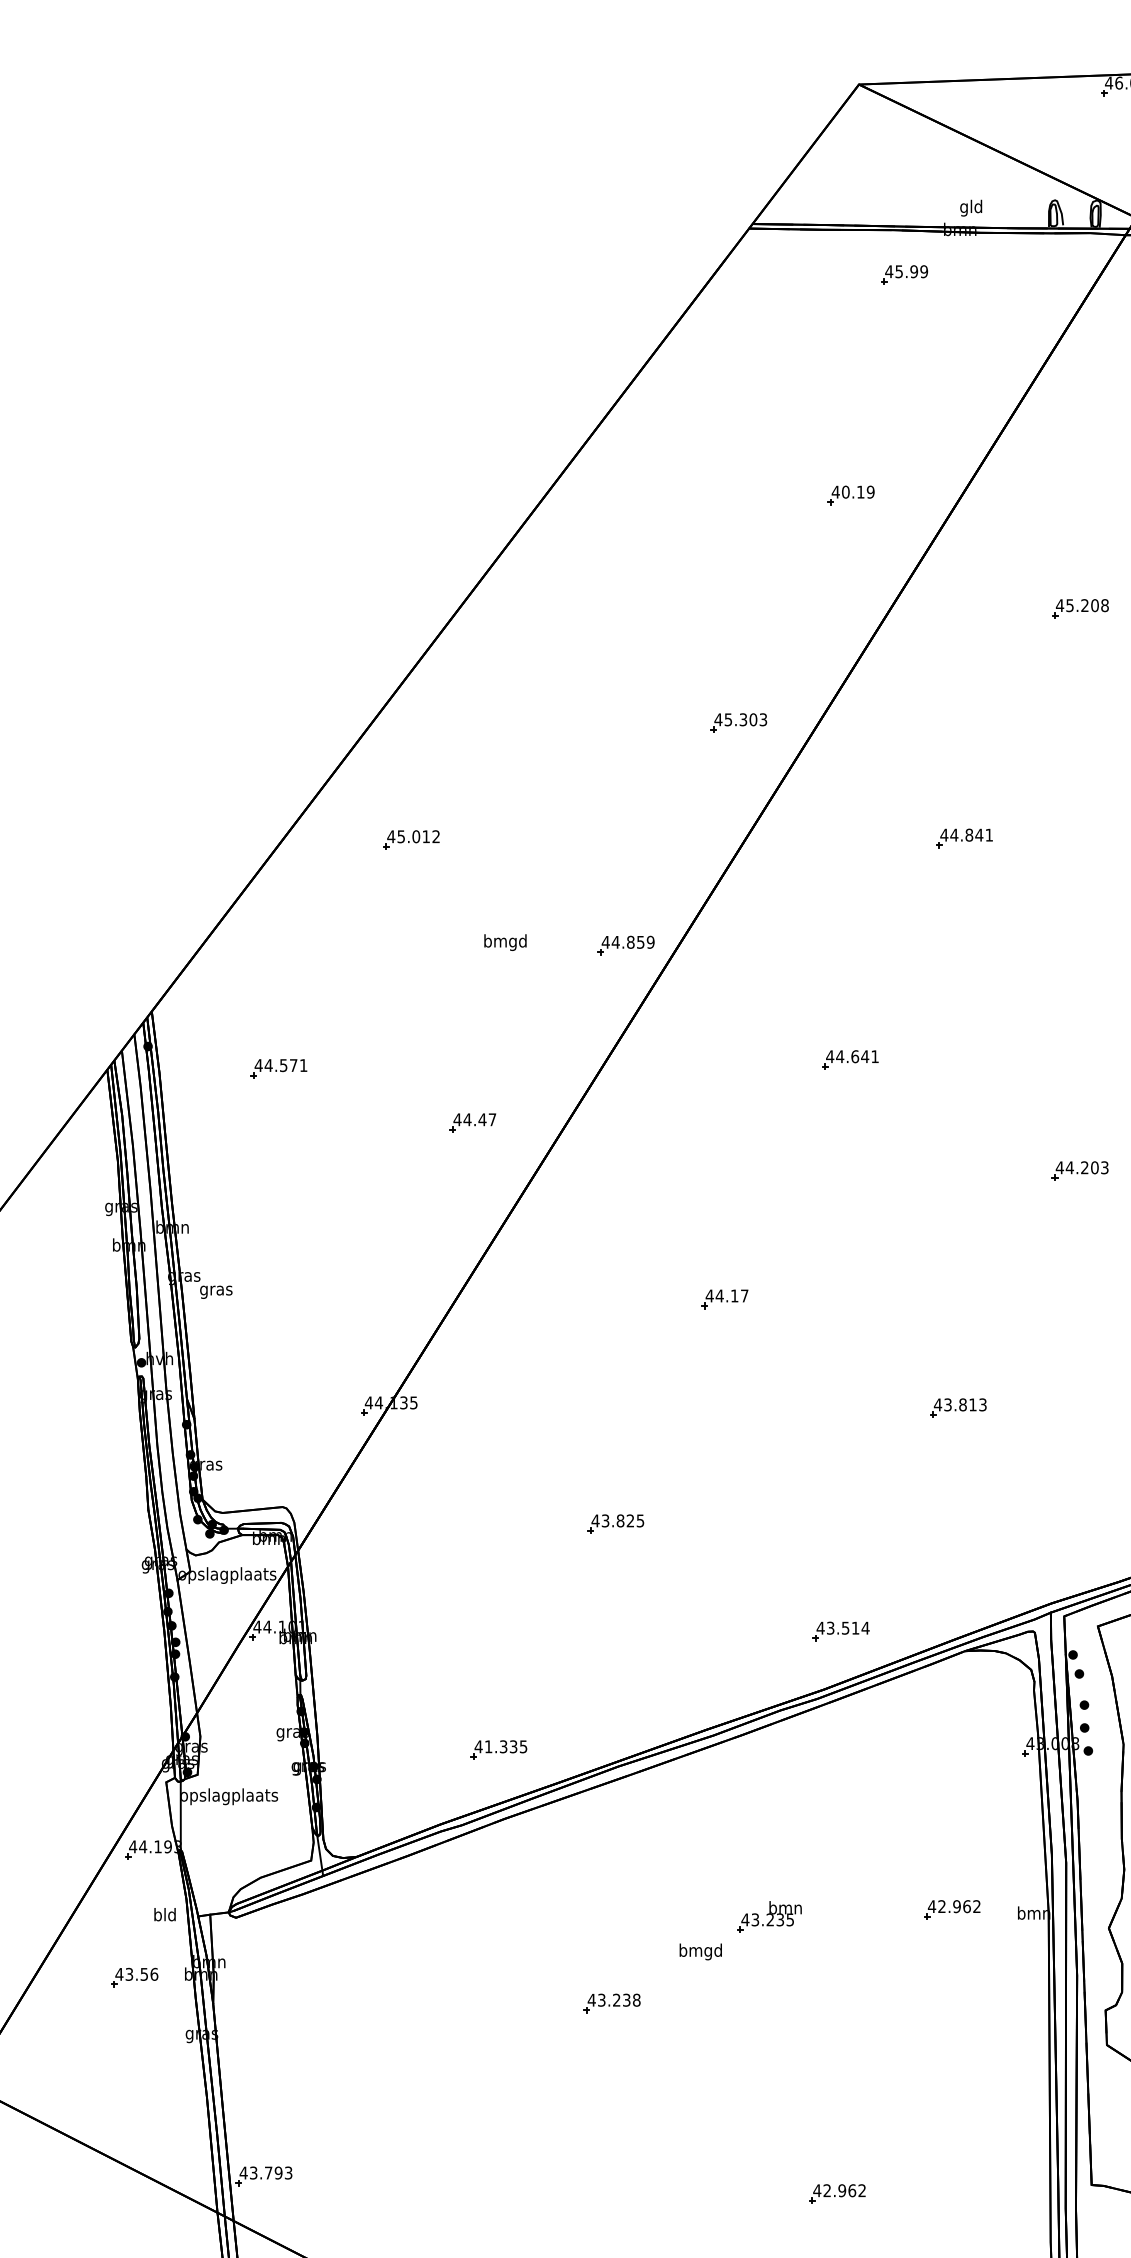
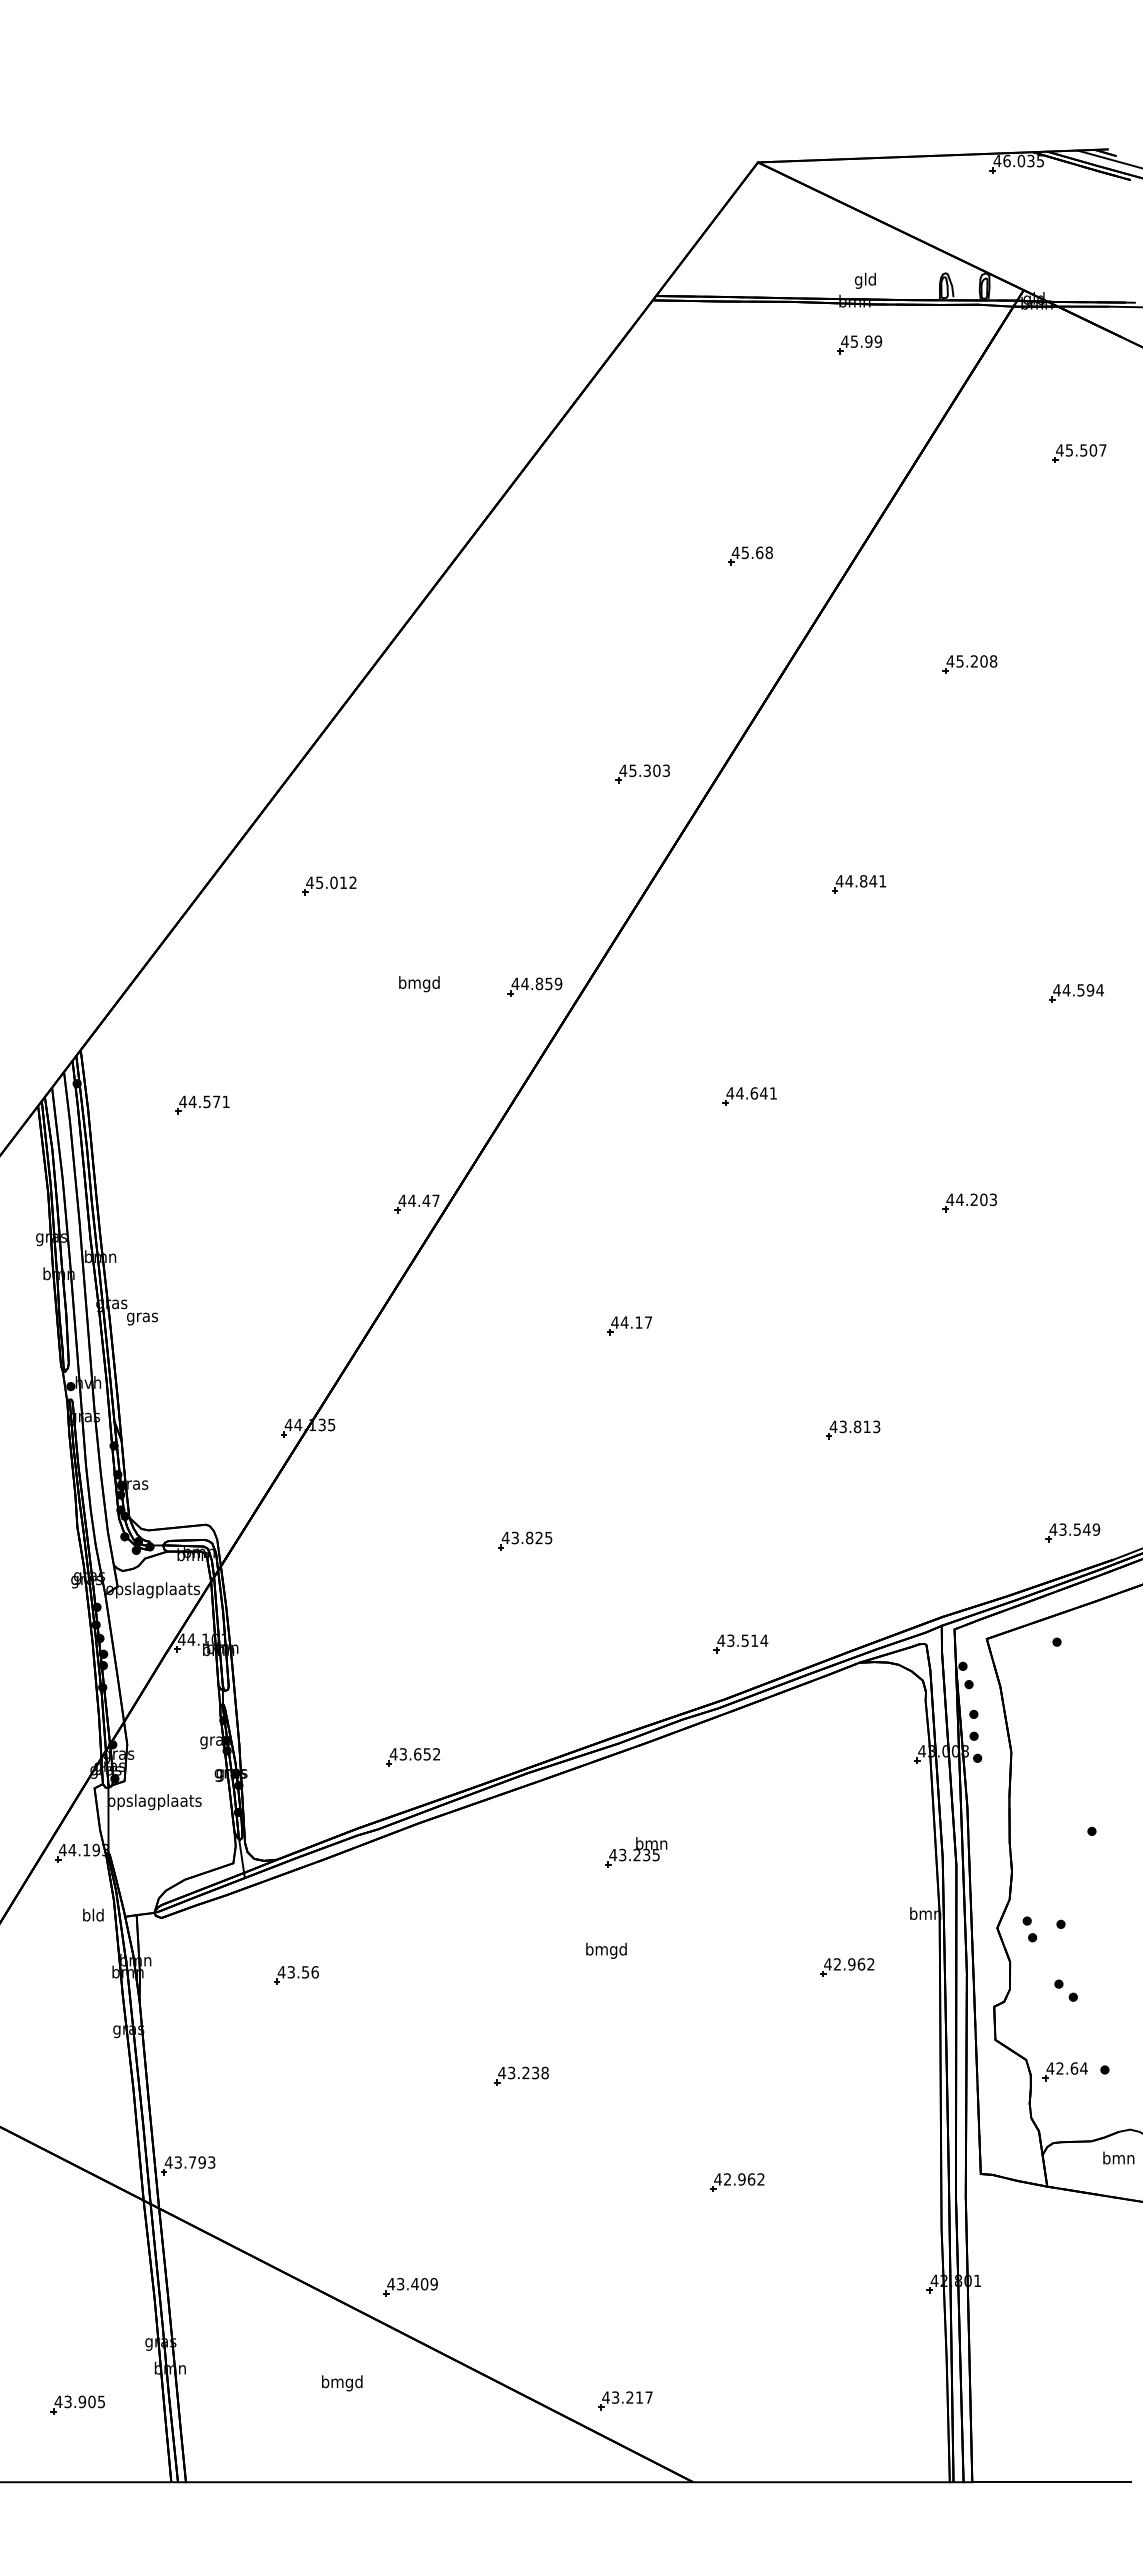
part: (904, 274) -> (859, 344), moved
text: (857, 491) -> (756, 552), 40.19 -> 45.68
part: (472, 1122) -> (416, 1203), moved
text: (505, 1746) -> (419, 1754), 41.335 -> 43.652
part: (952, 1909) -> (847, 1967), moved
part: (769, 1917) -> (636, 1852), moved
part: (134, 1977) -> (296, 1975), moved
part: (612, 2002) -> (521, 2075), moved

